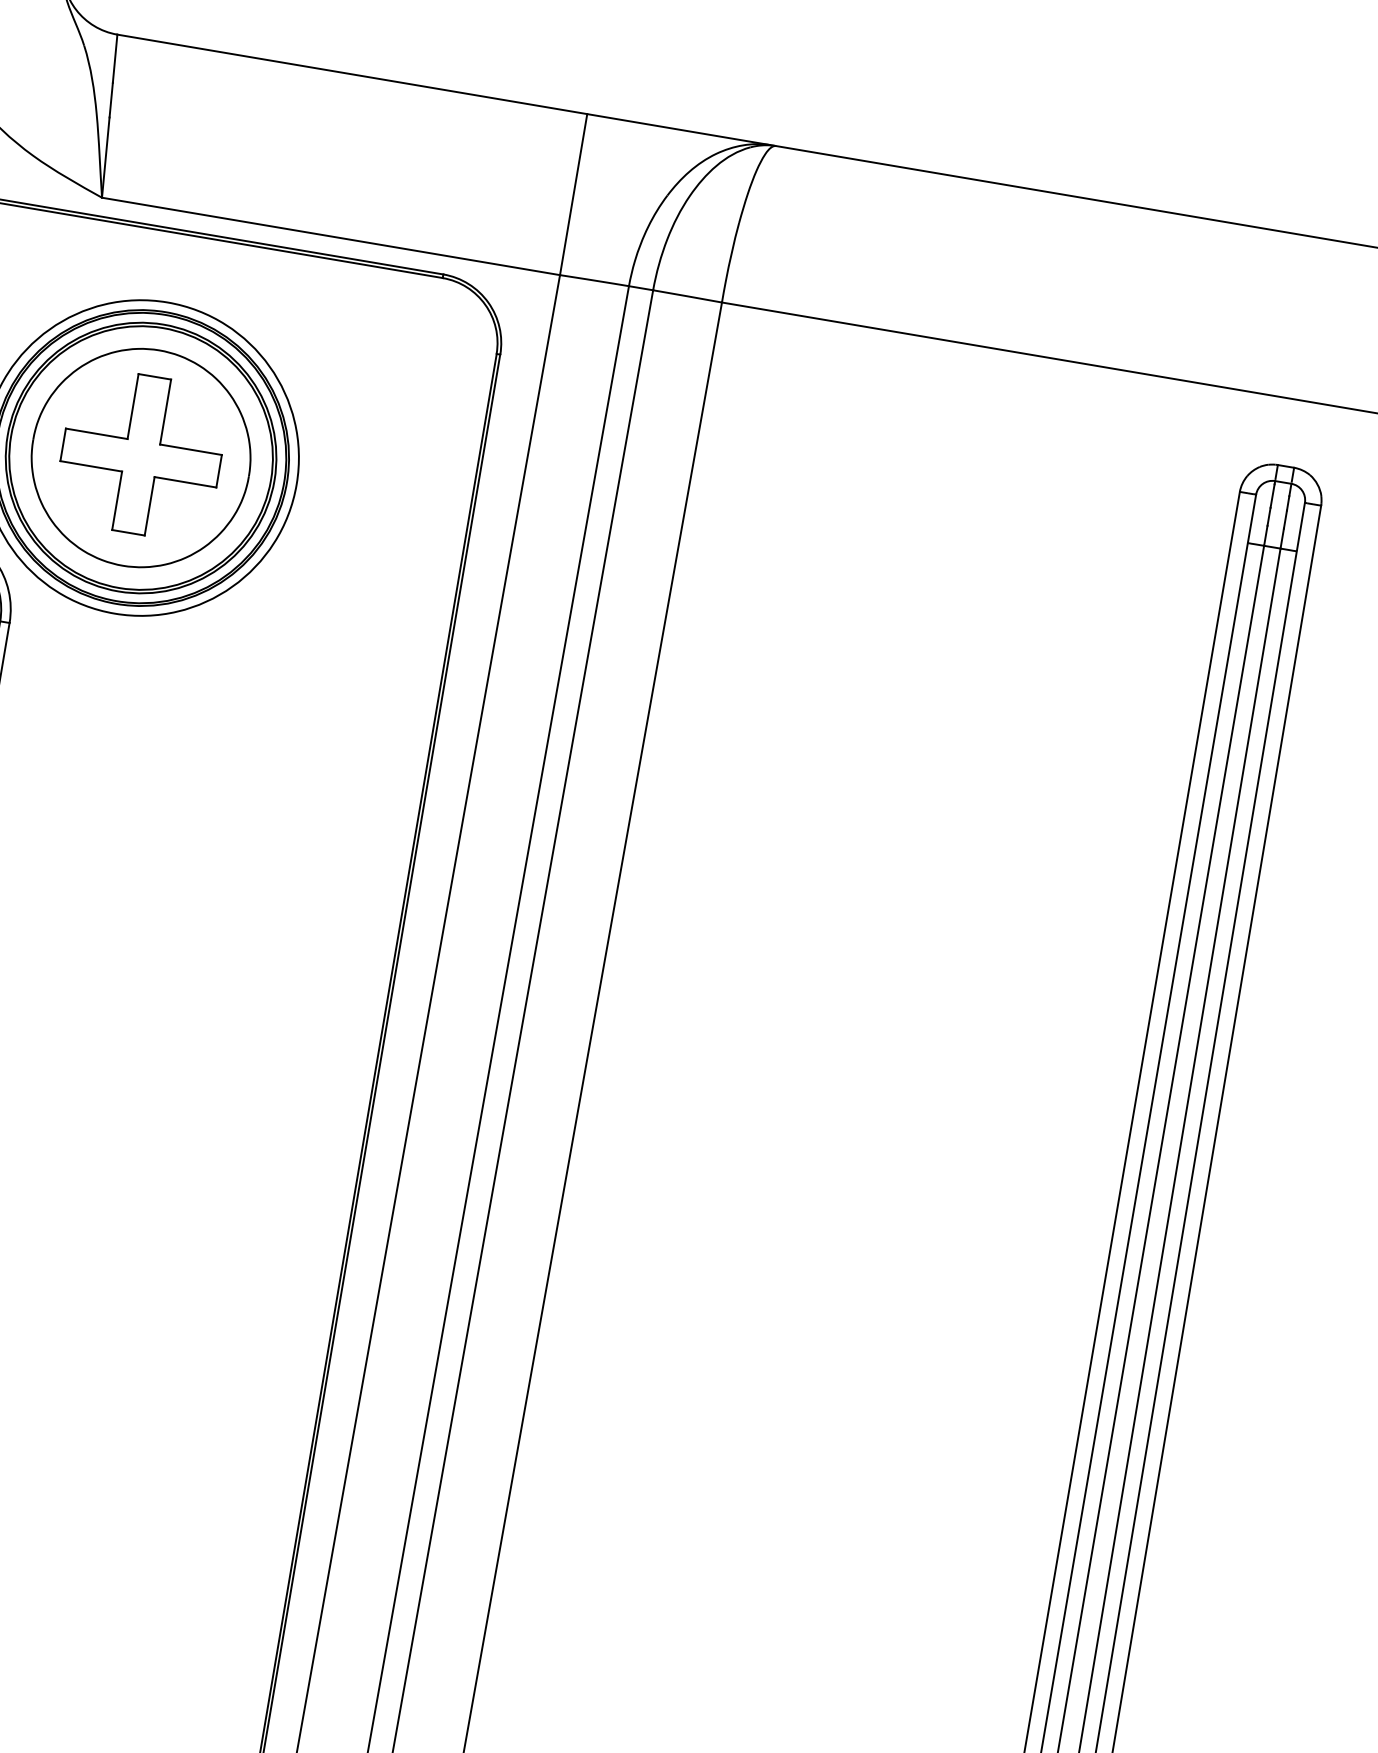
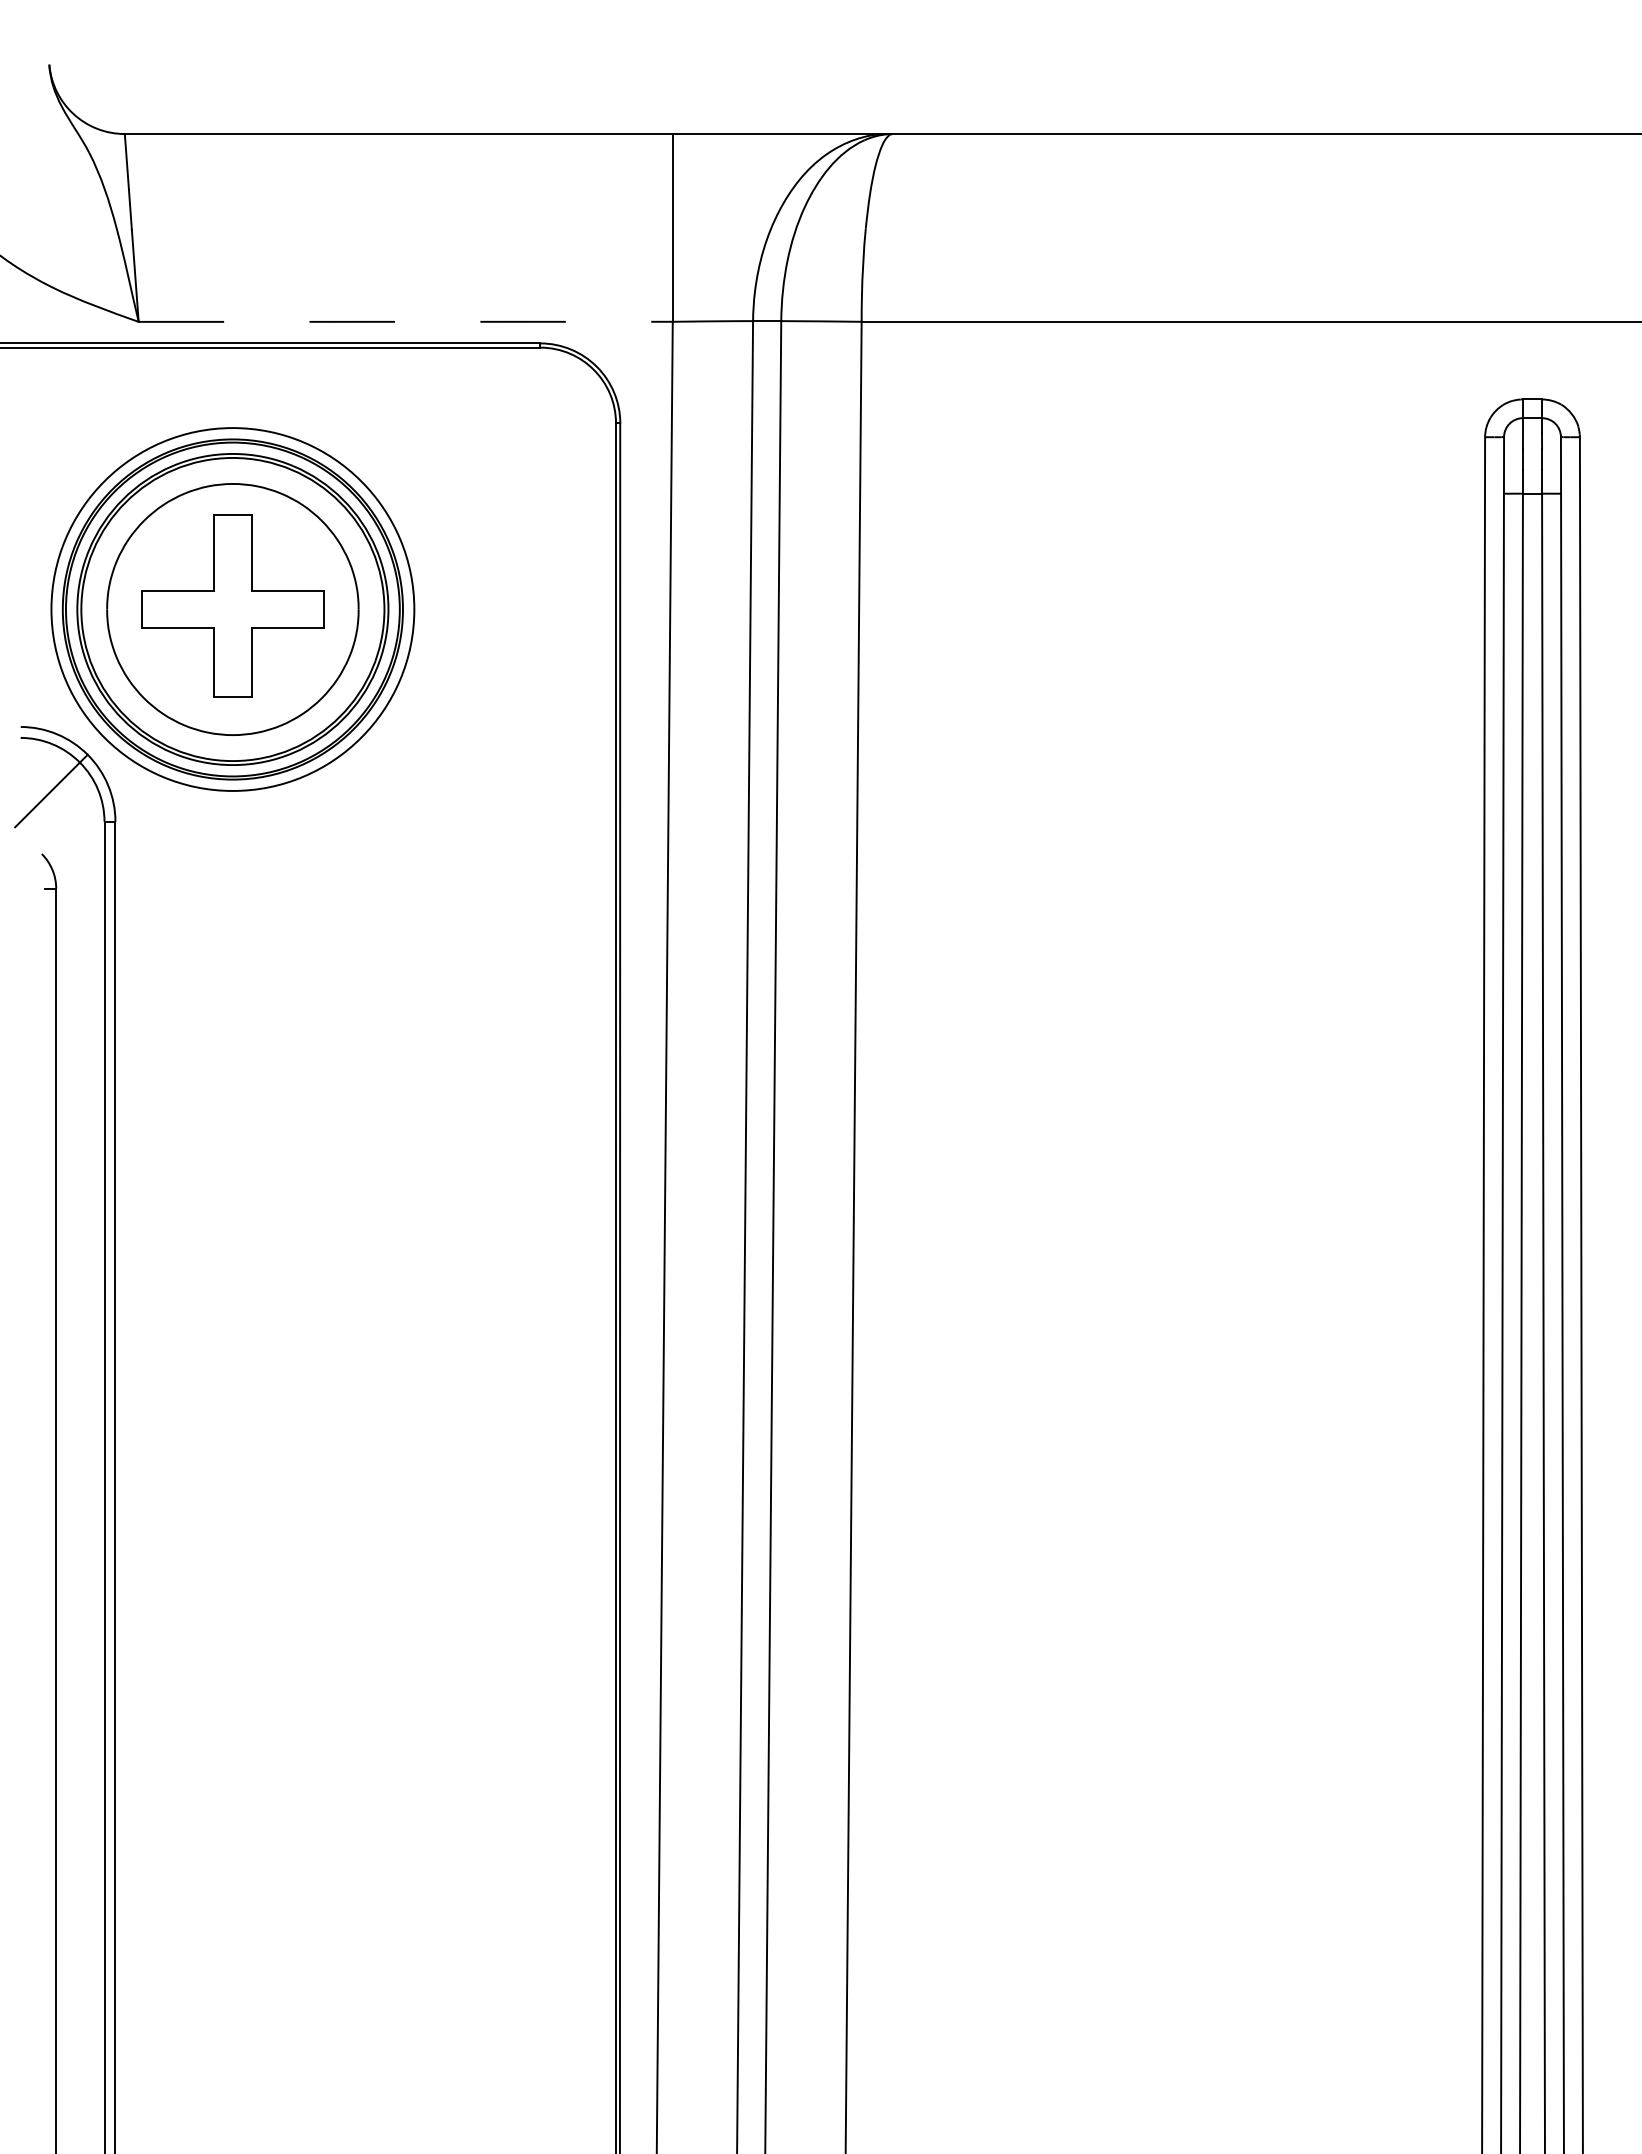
line: (331, 236) -> (406, 321), solid -> dashed

